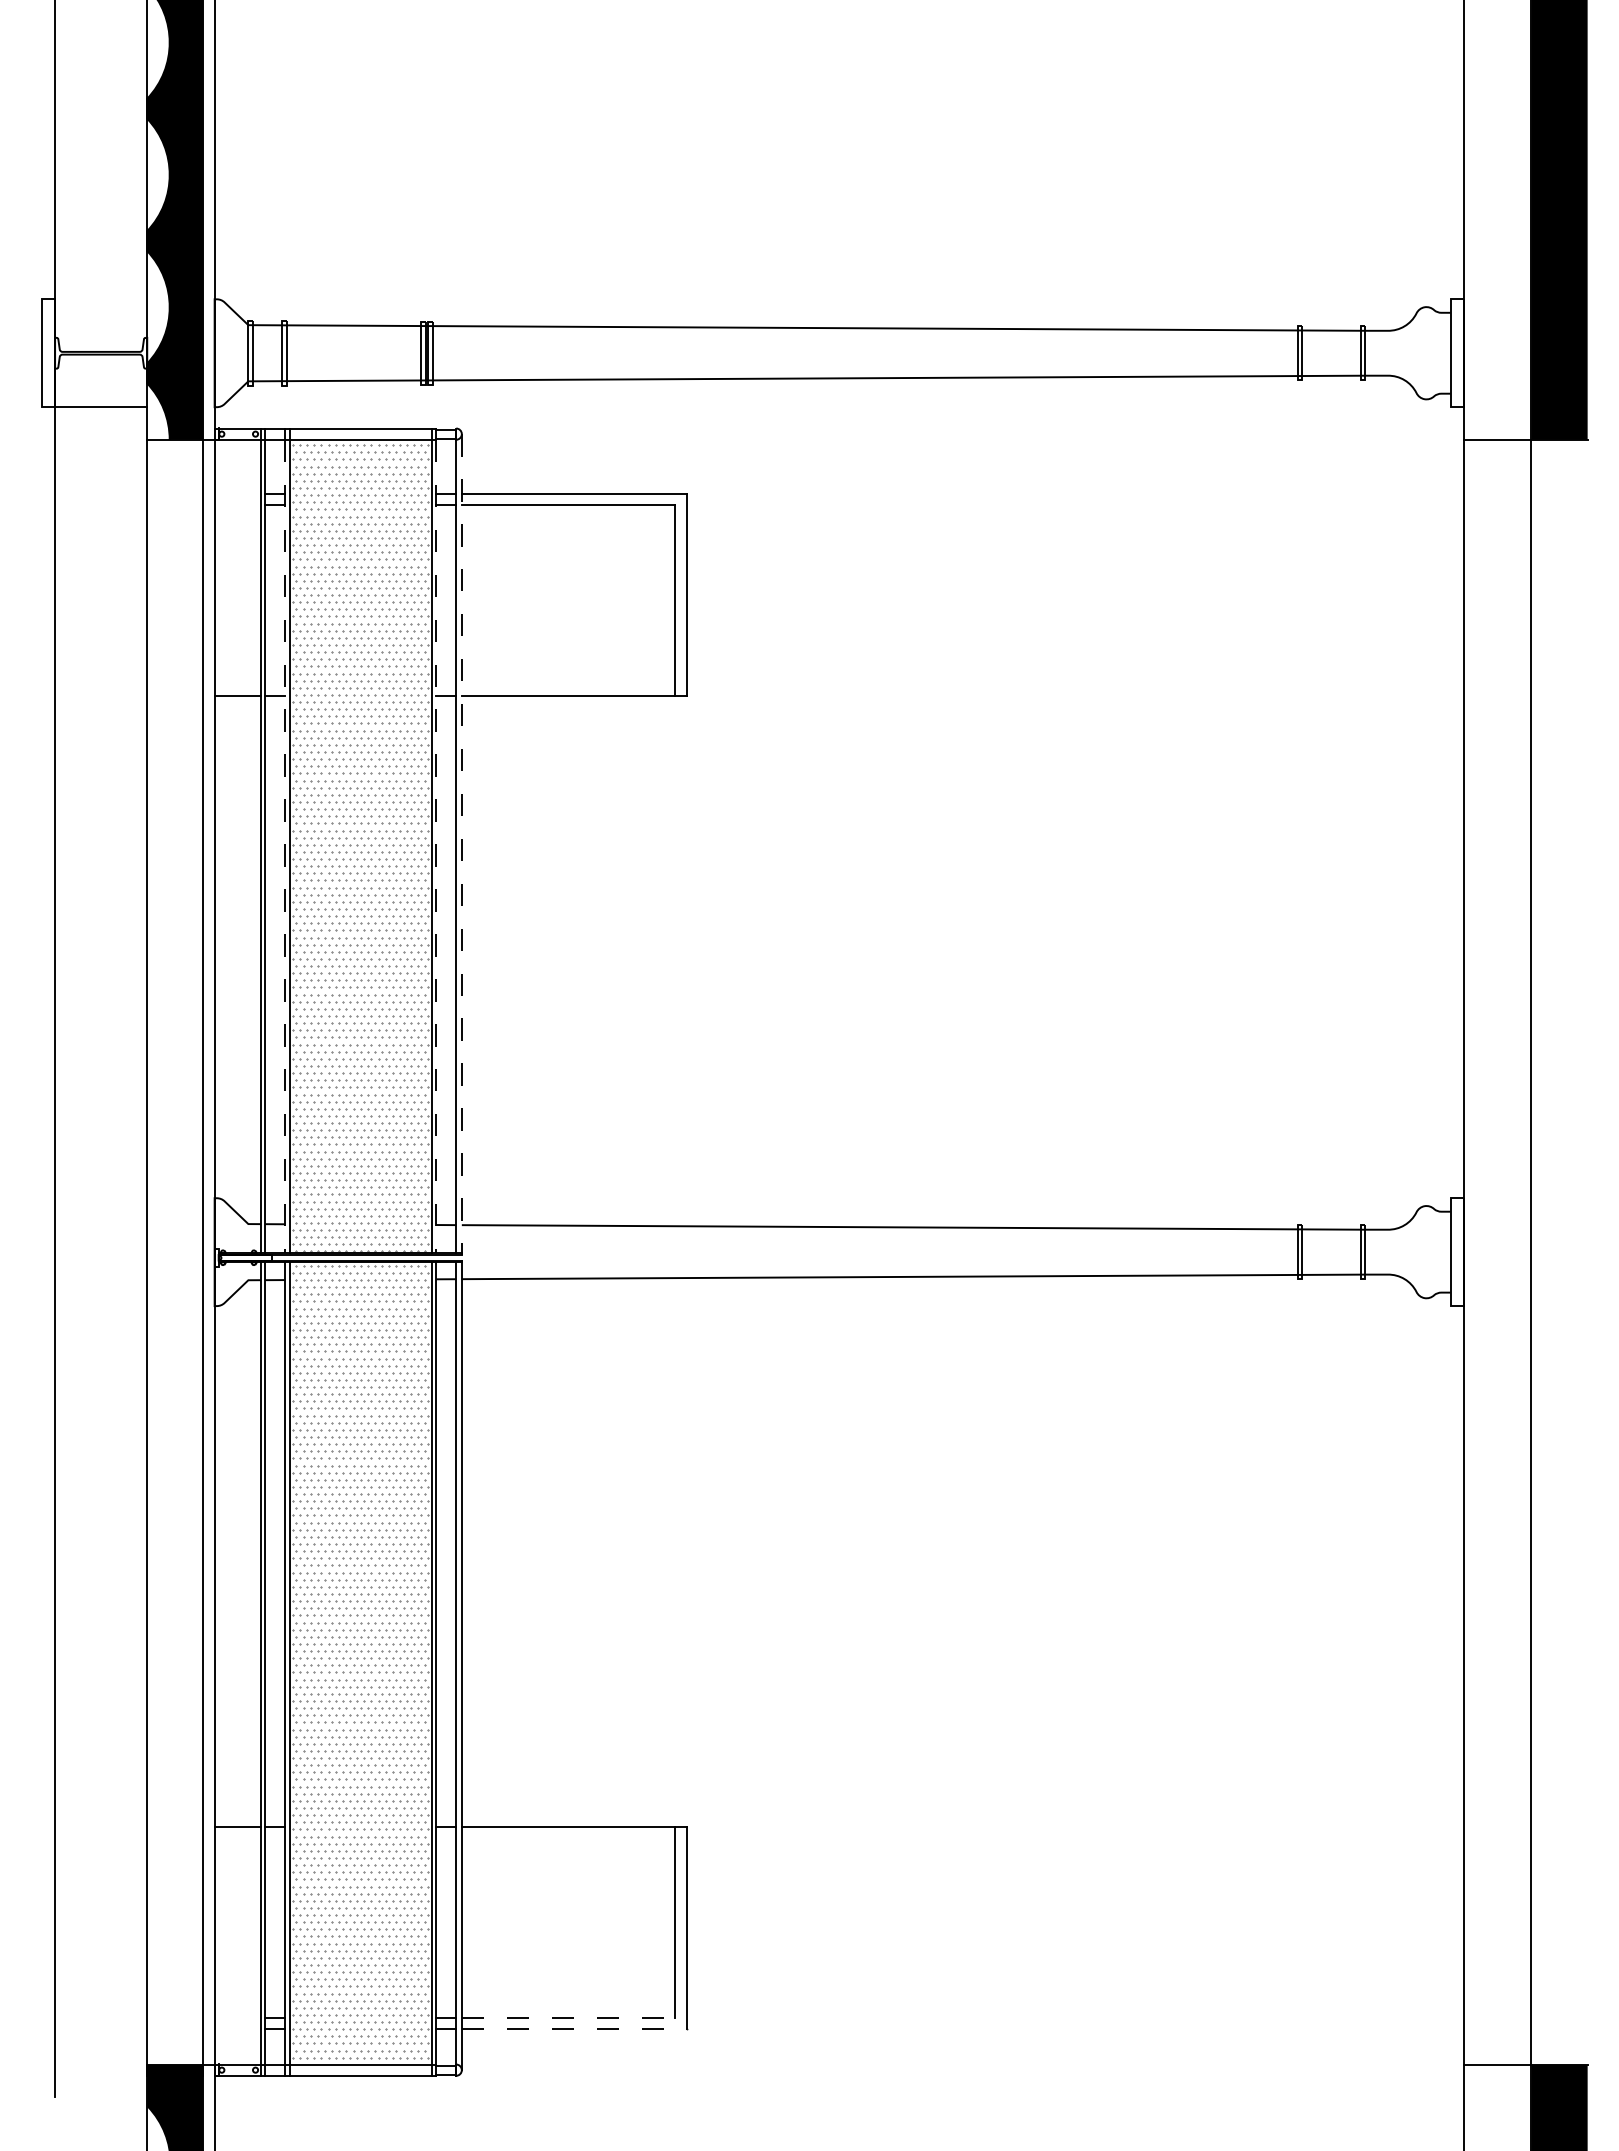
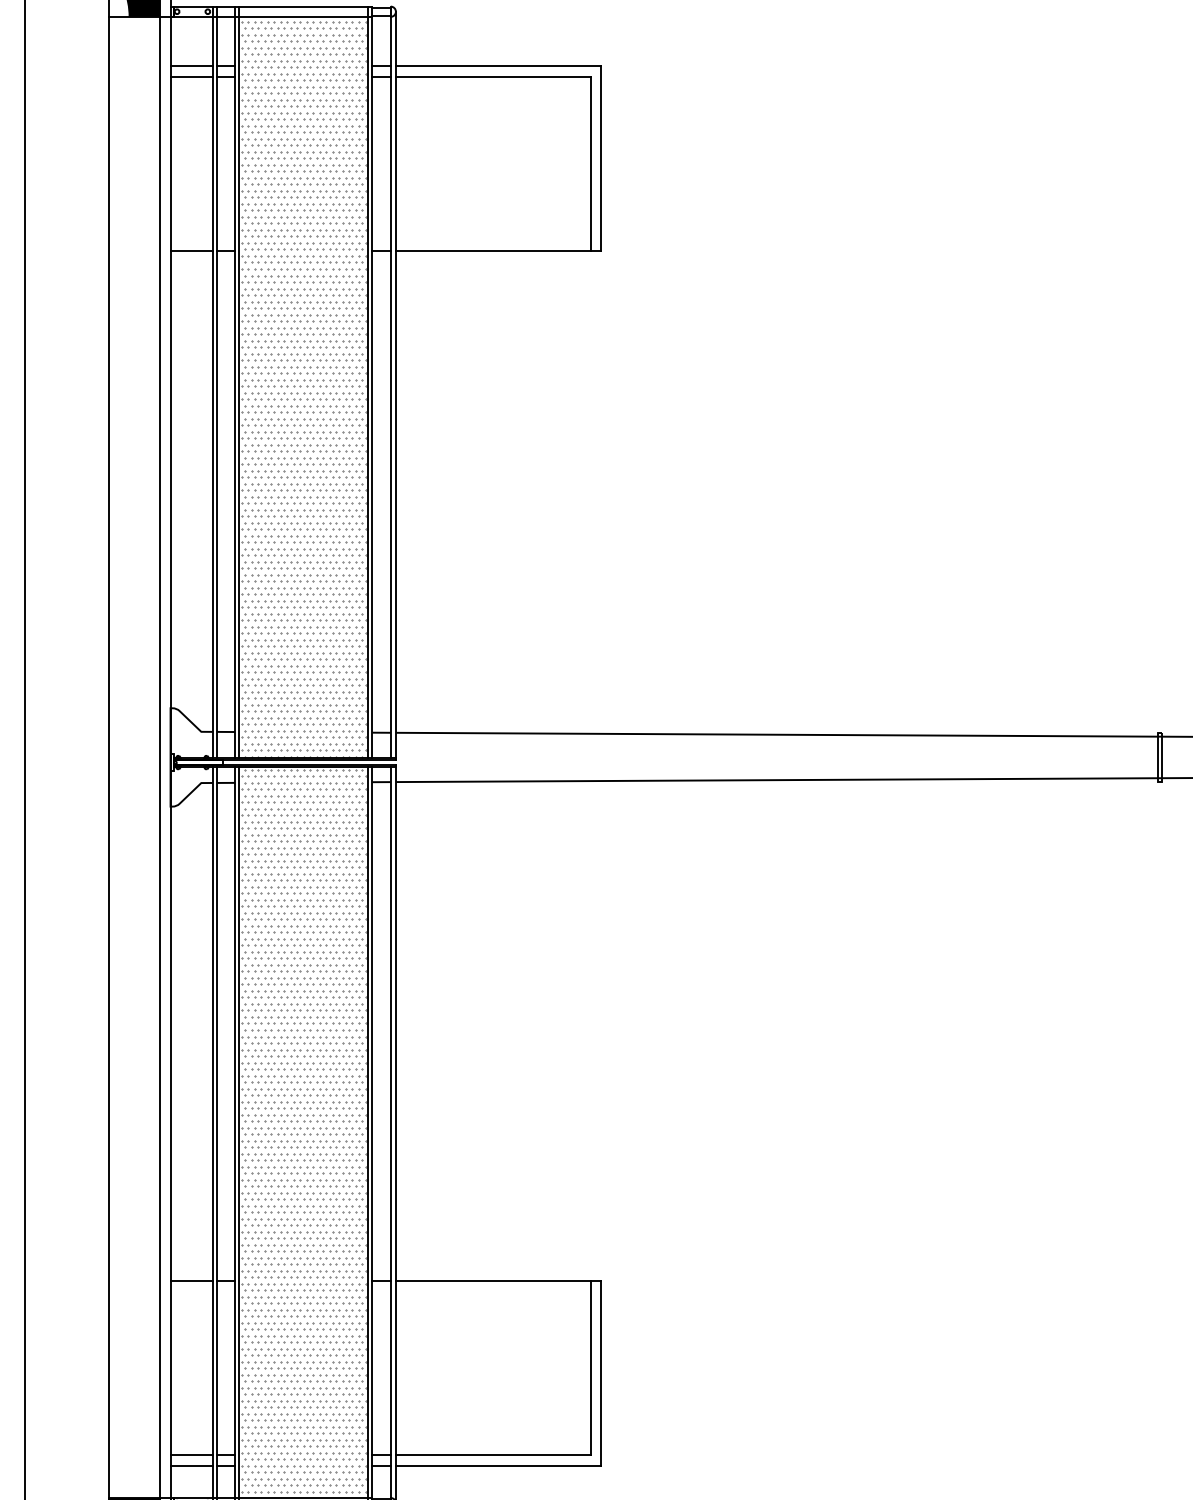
line: (237, 494) -> (191, 66), added
line: (237, 505) -> (191, 76), added
line: (461, 845) -> (395, 386), dashed -> solid
line: (285, 846) -> (235, 387), dashed -> solid
line: (436, 846) -> (372, 387), dashed -> solid
line: (237, 2017) -> (191, 1455), added
line: (568, 2017) -> (493, 1455), dashed -> solid
line: (237, 2029) -> (191, 1466), added
line: (574, 2029) -> (498, 1466), dashed -> solid

